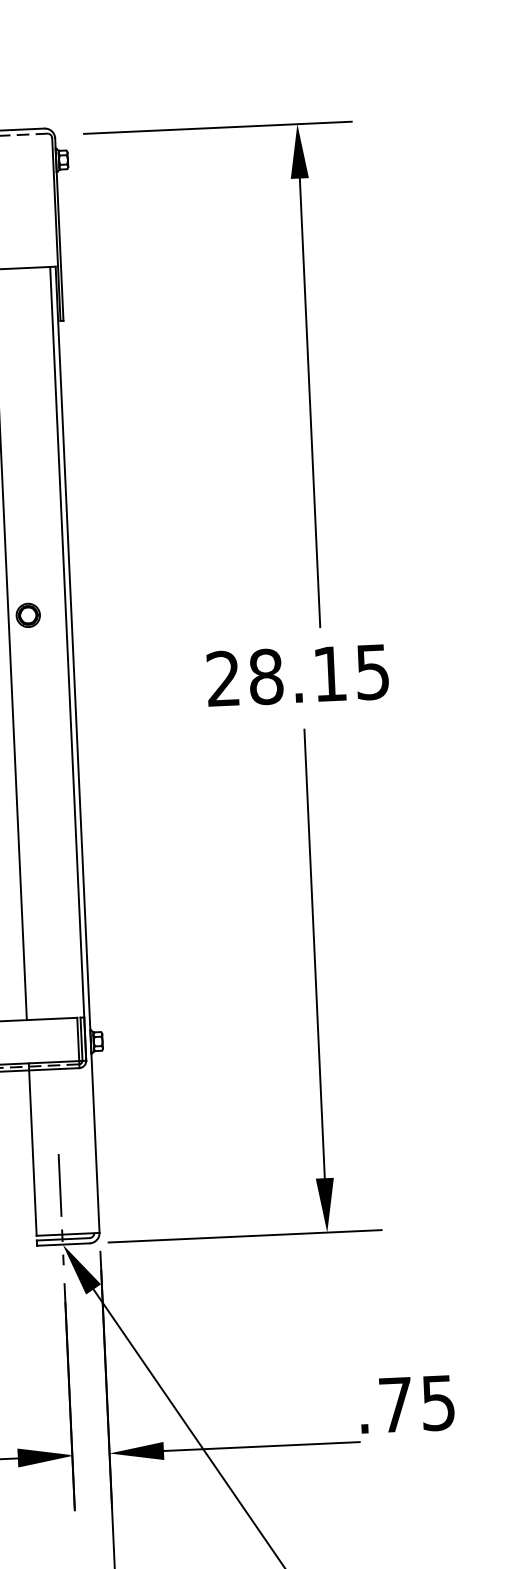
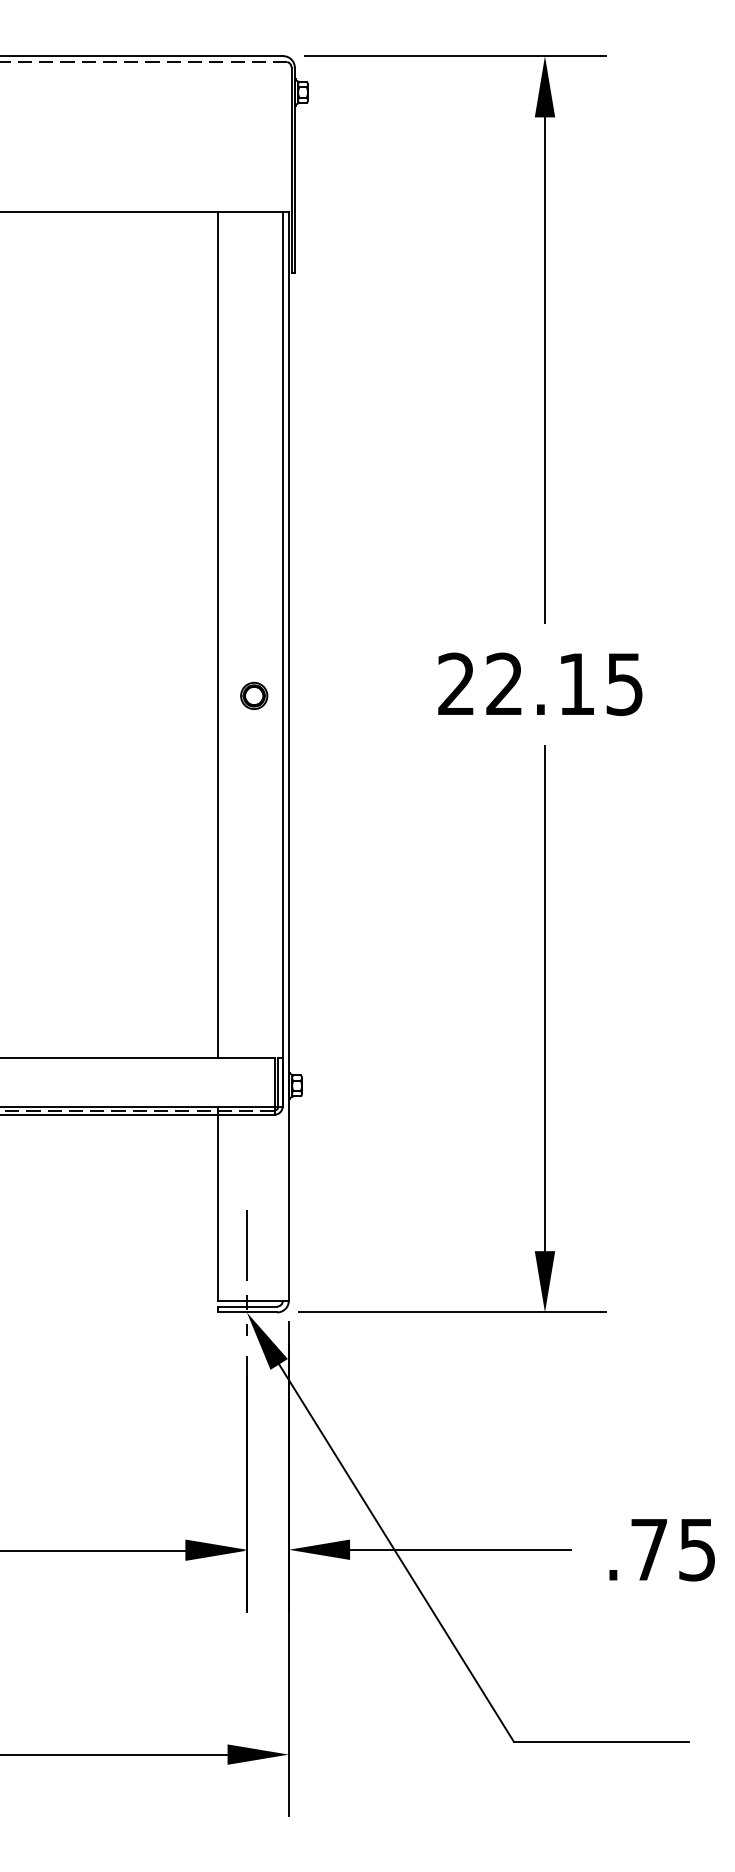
part: (308, 375) -> (544, 339), moved
part: (28, 615) -> (254, 695), moved
text: (266, 676) -> (504, 683), 28.15 -> 22.15
text: (406, 1405) -> (661, 1550), moved

